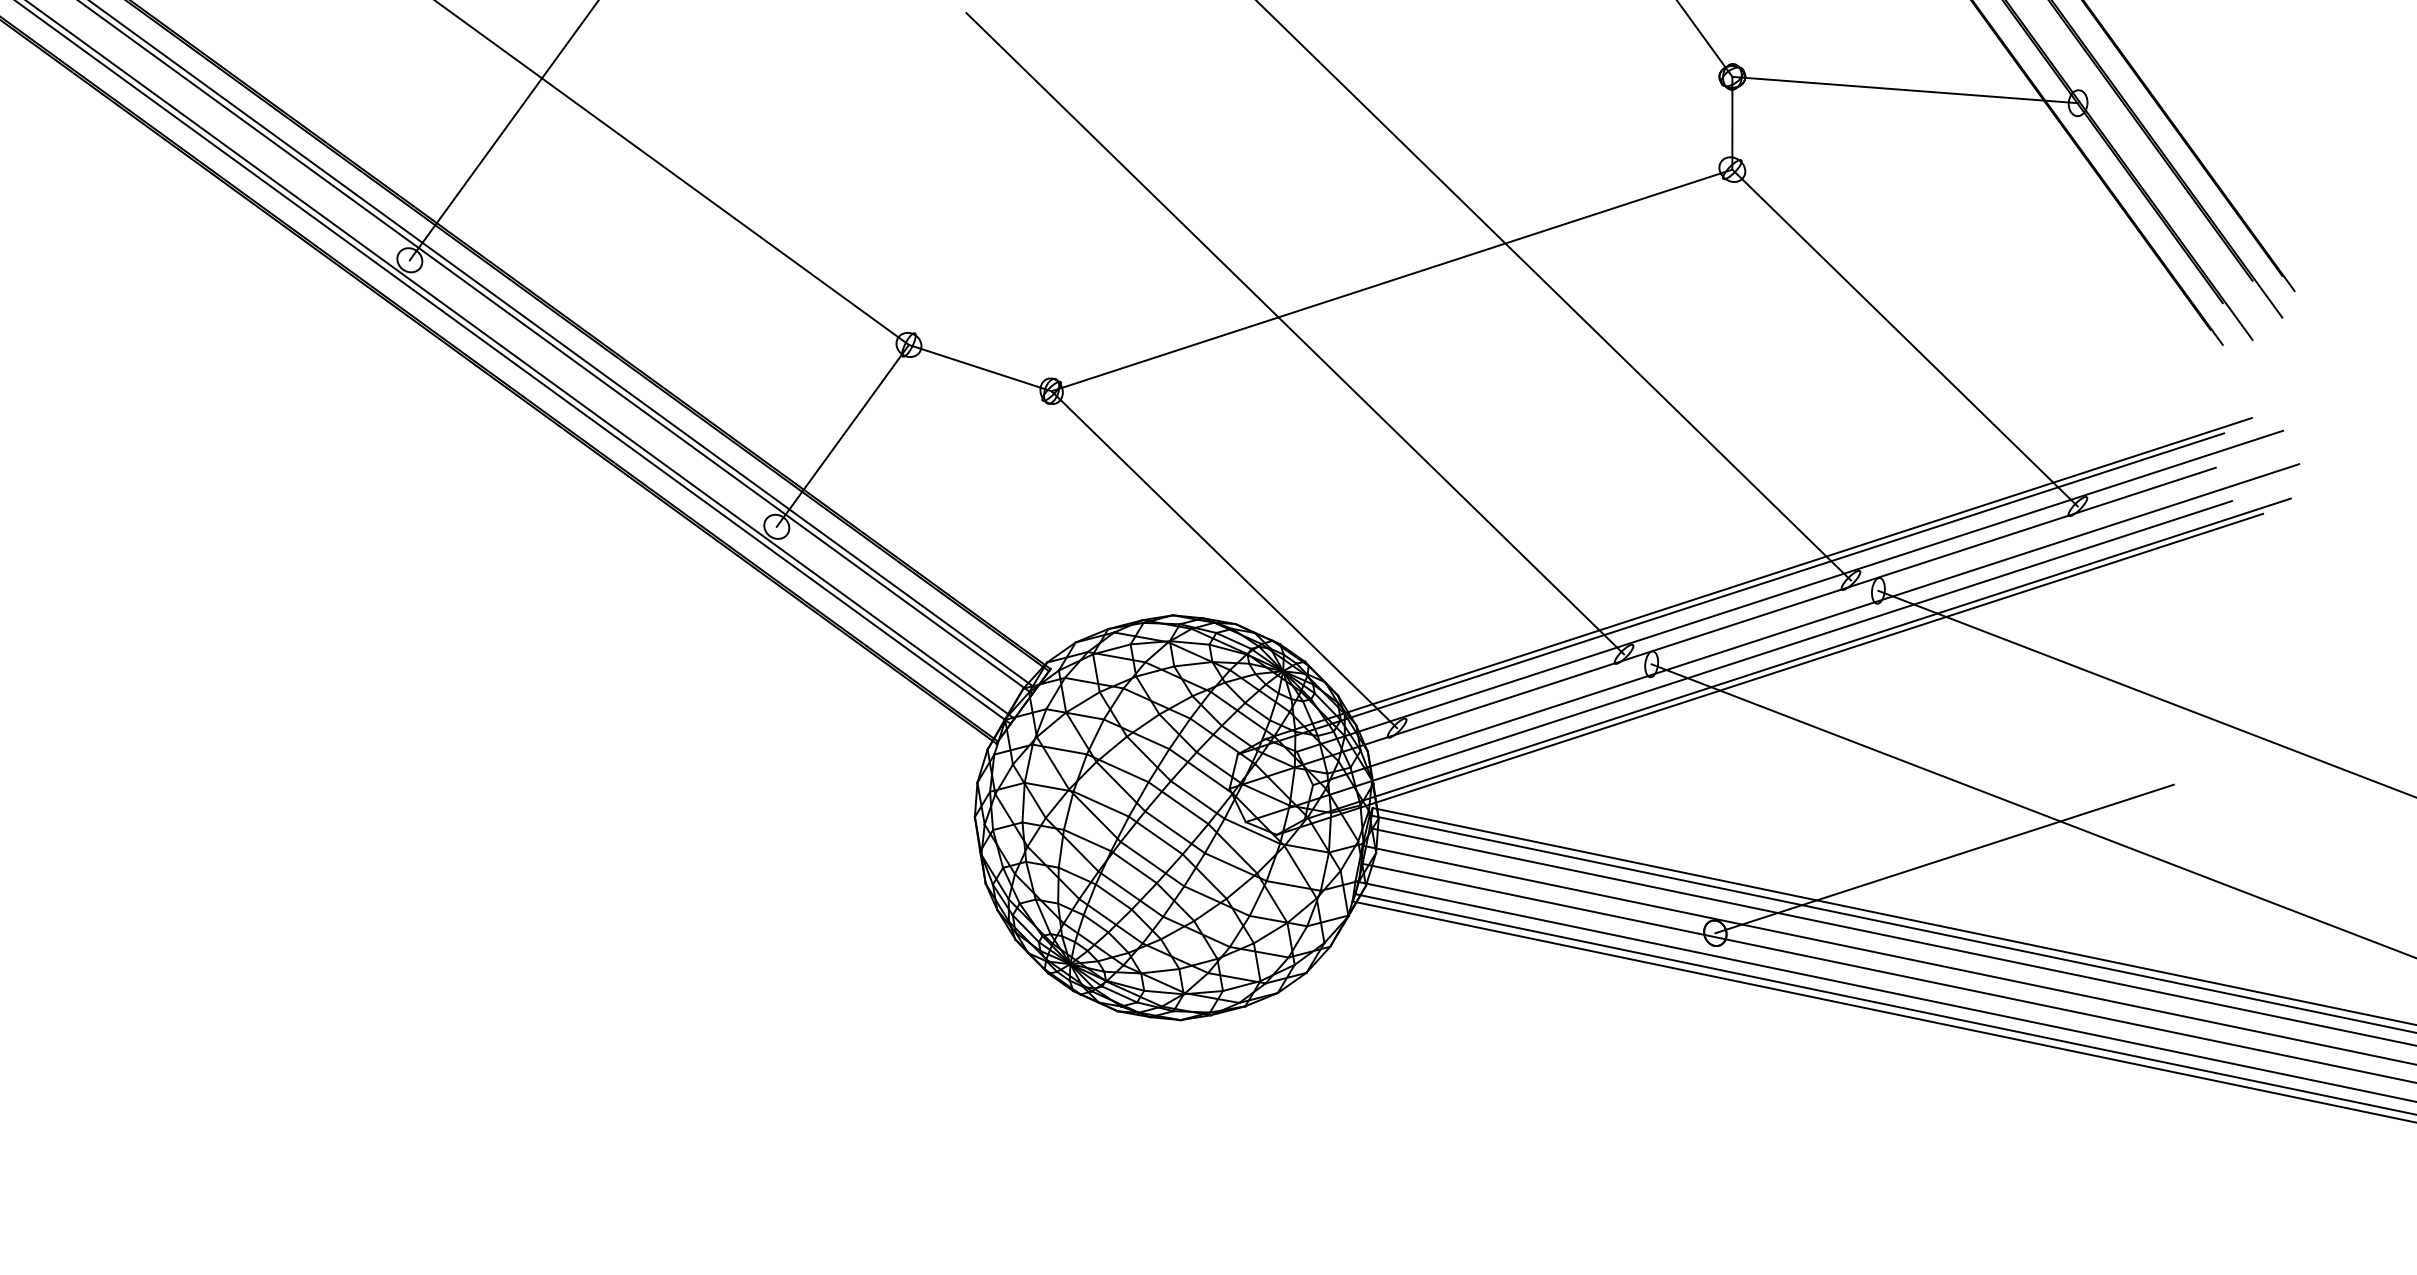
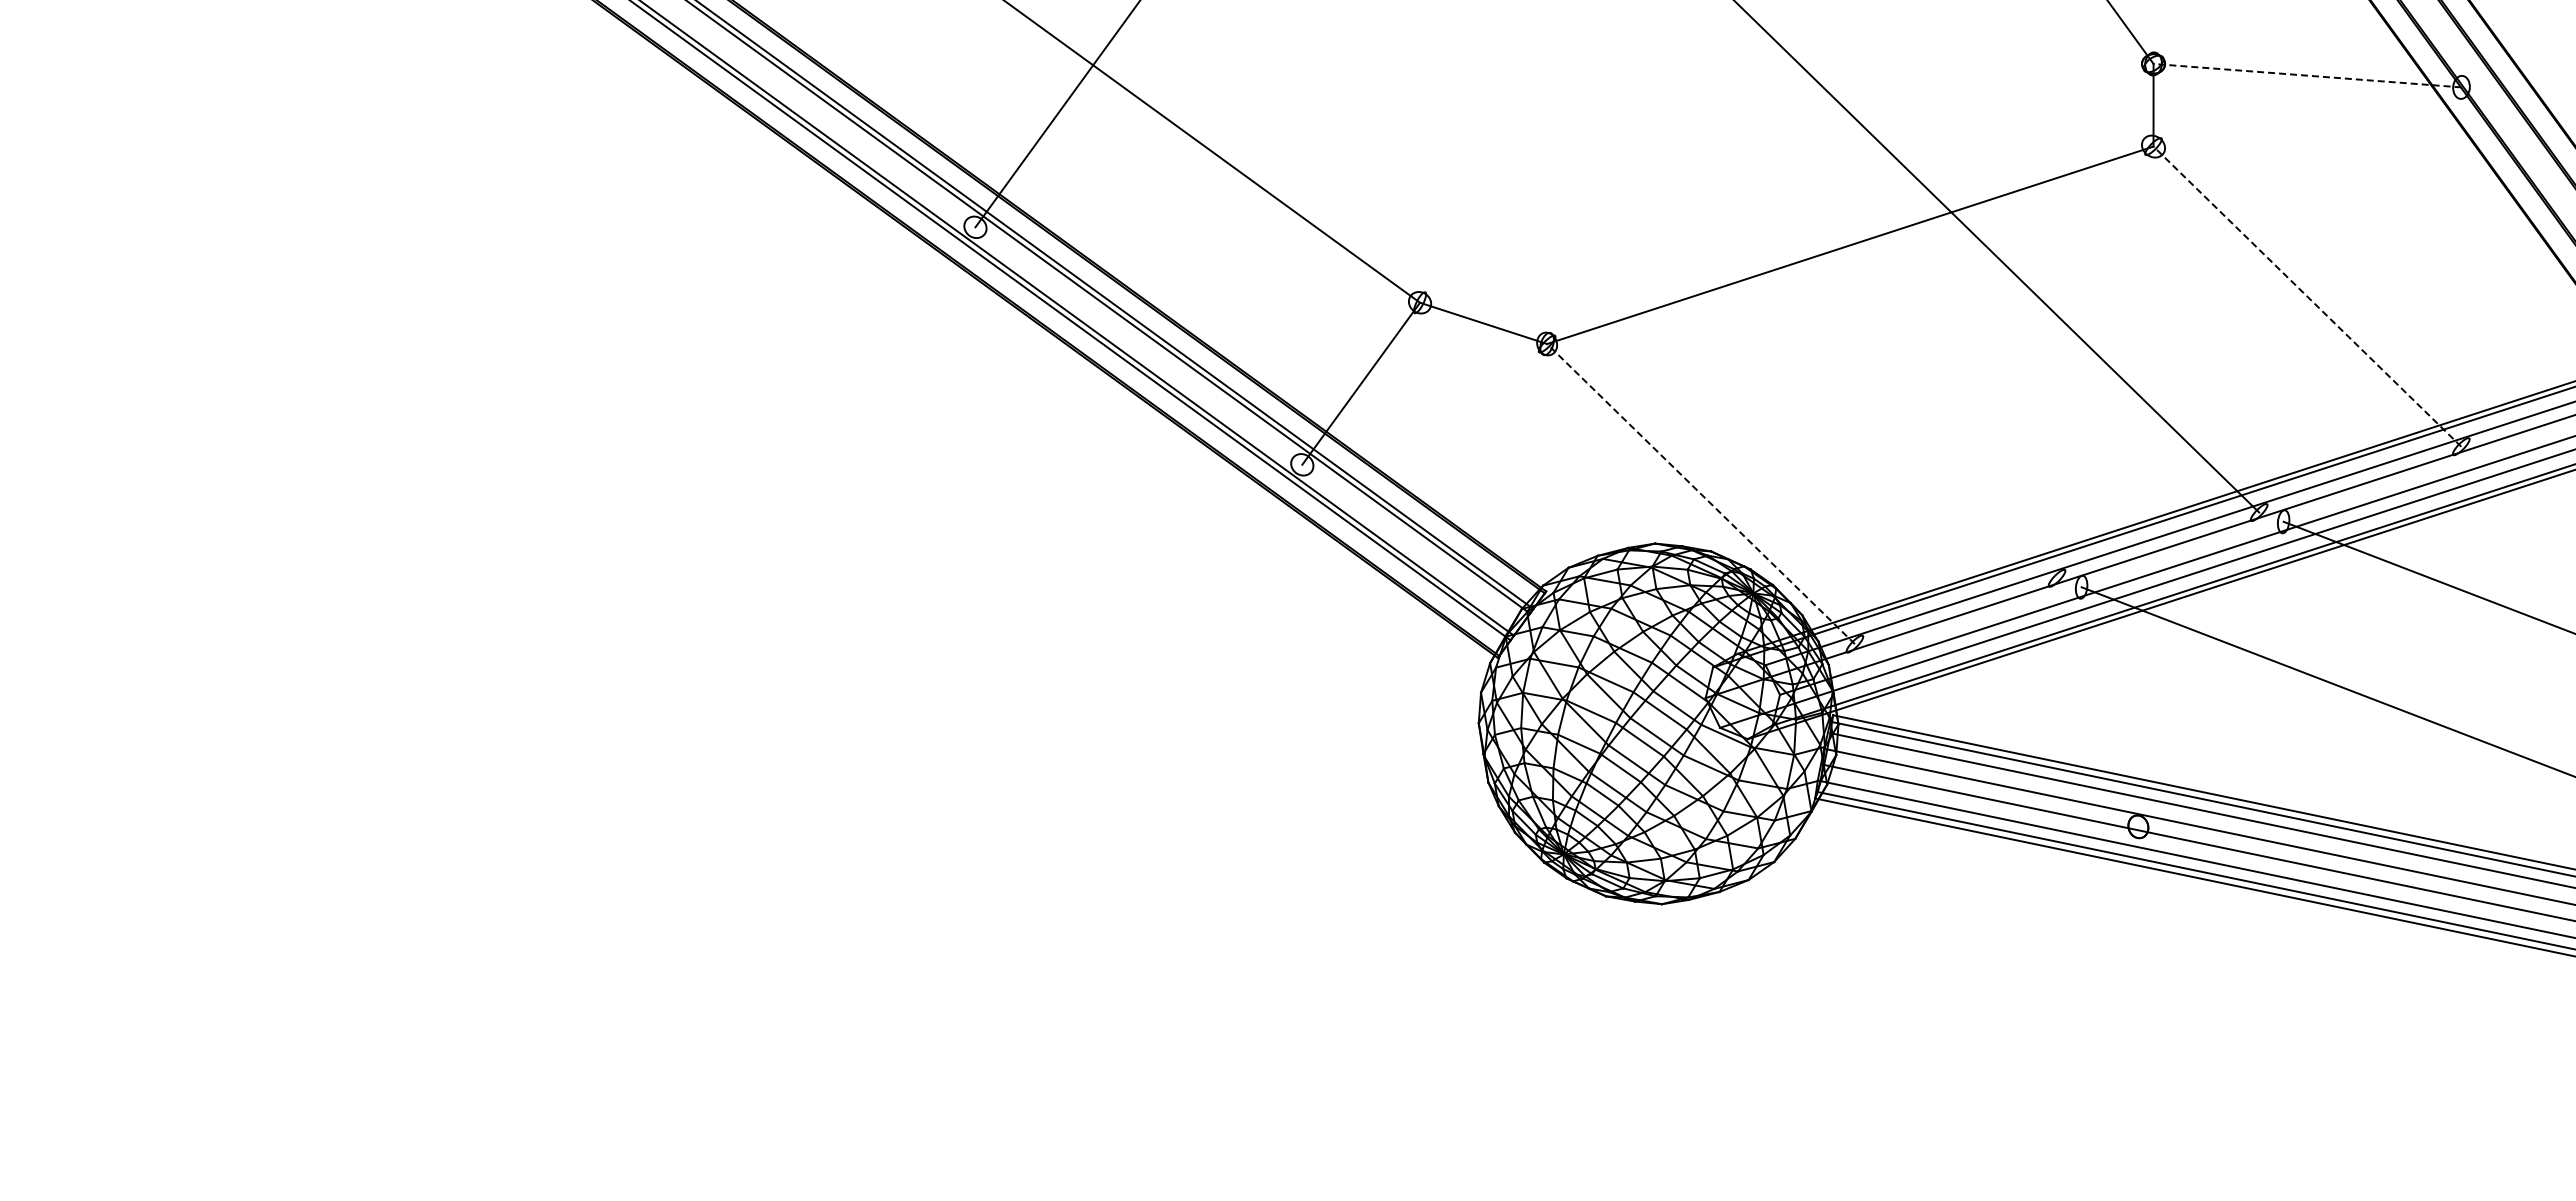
line: (1905, 89) -> (2307, 75), solid -> dashed
line: (1295, 333) -> (1764, 292), removed
line: (1905, 337) -> (2307, 296), solid -> dashed
line: (1224, 560) -> (1701, 494), solid -> dashed
line: (1944, 858) -> (2342, 760), removed

